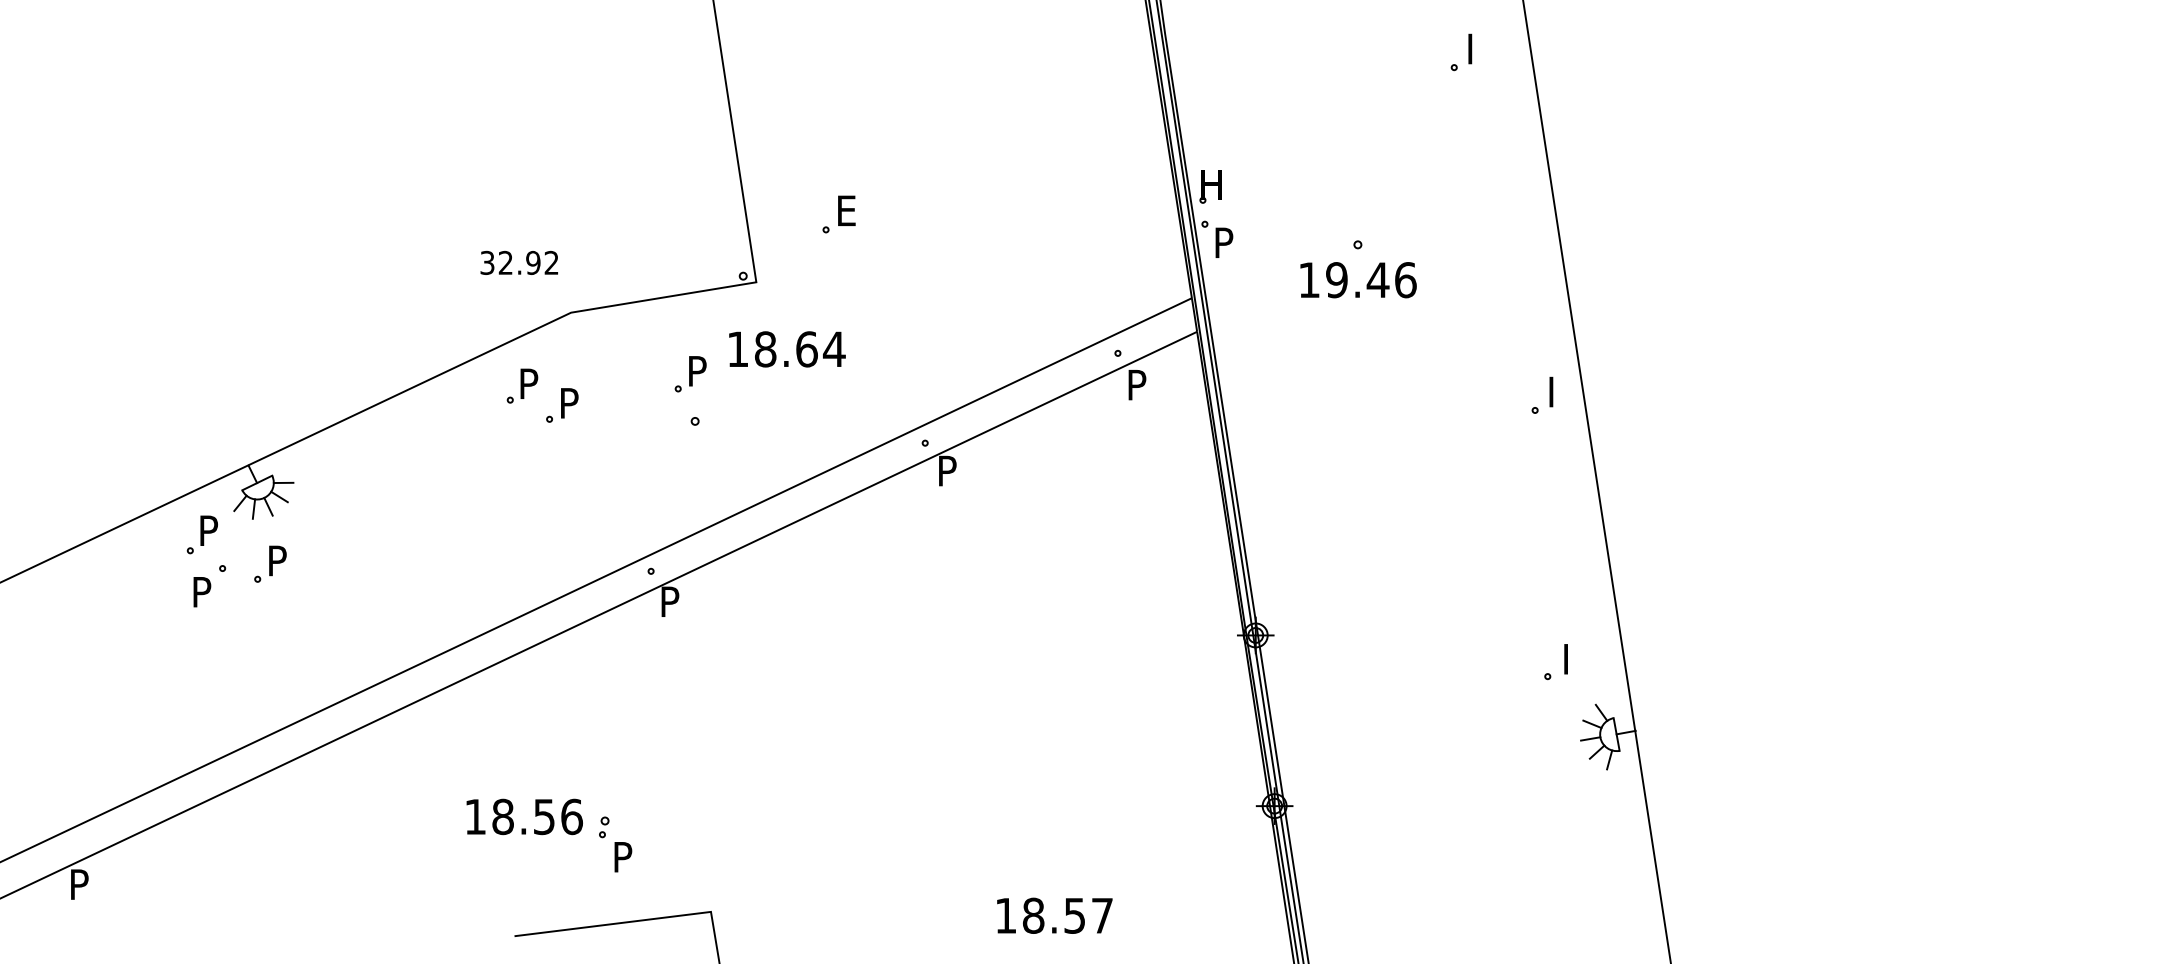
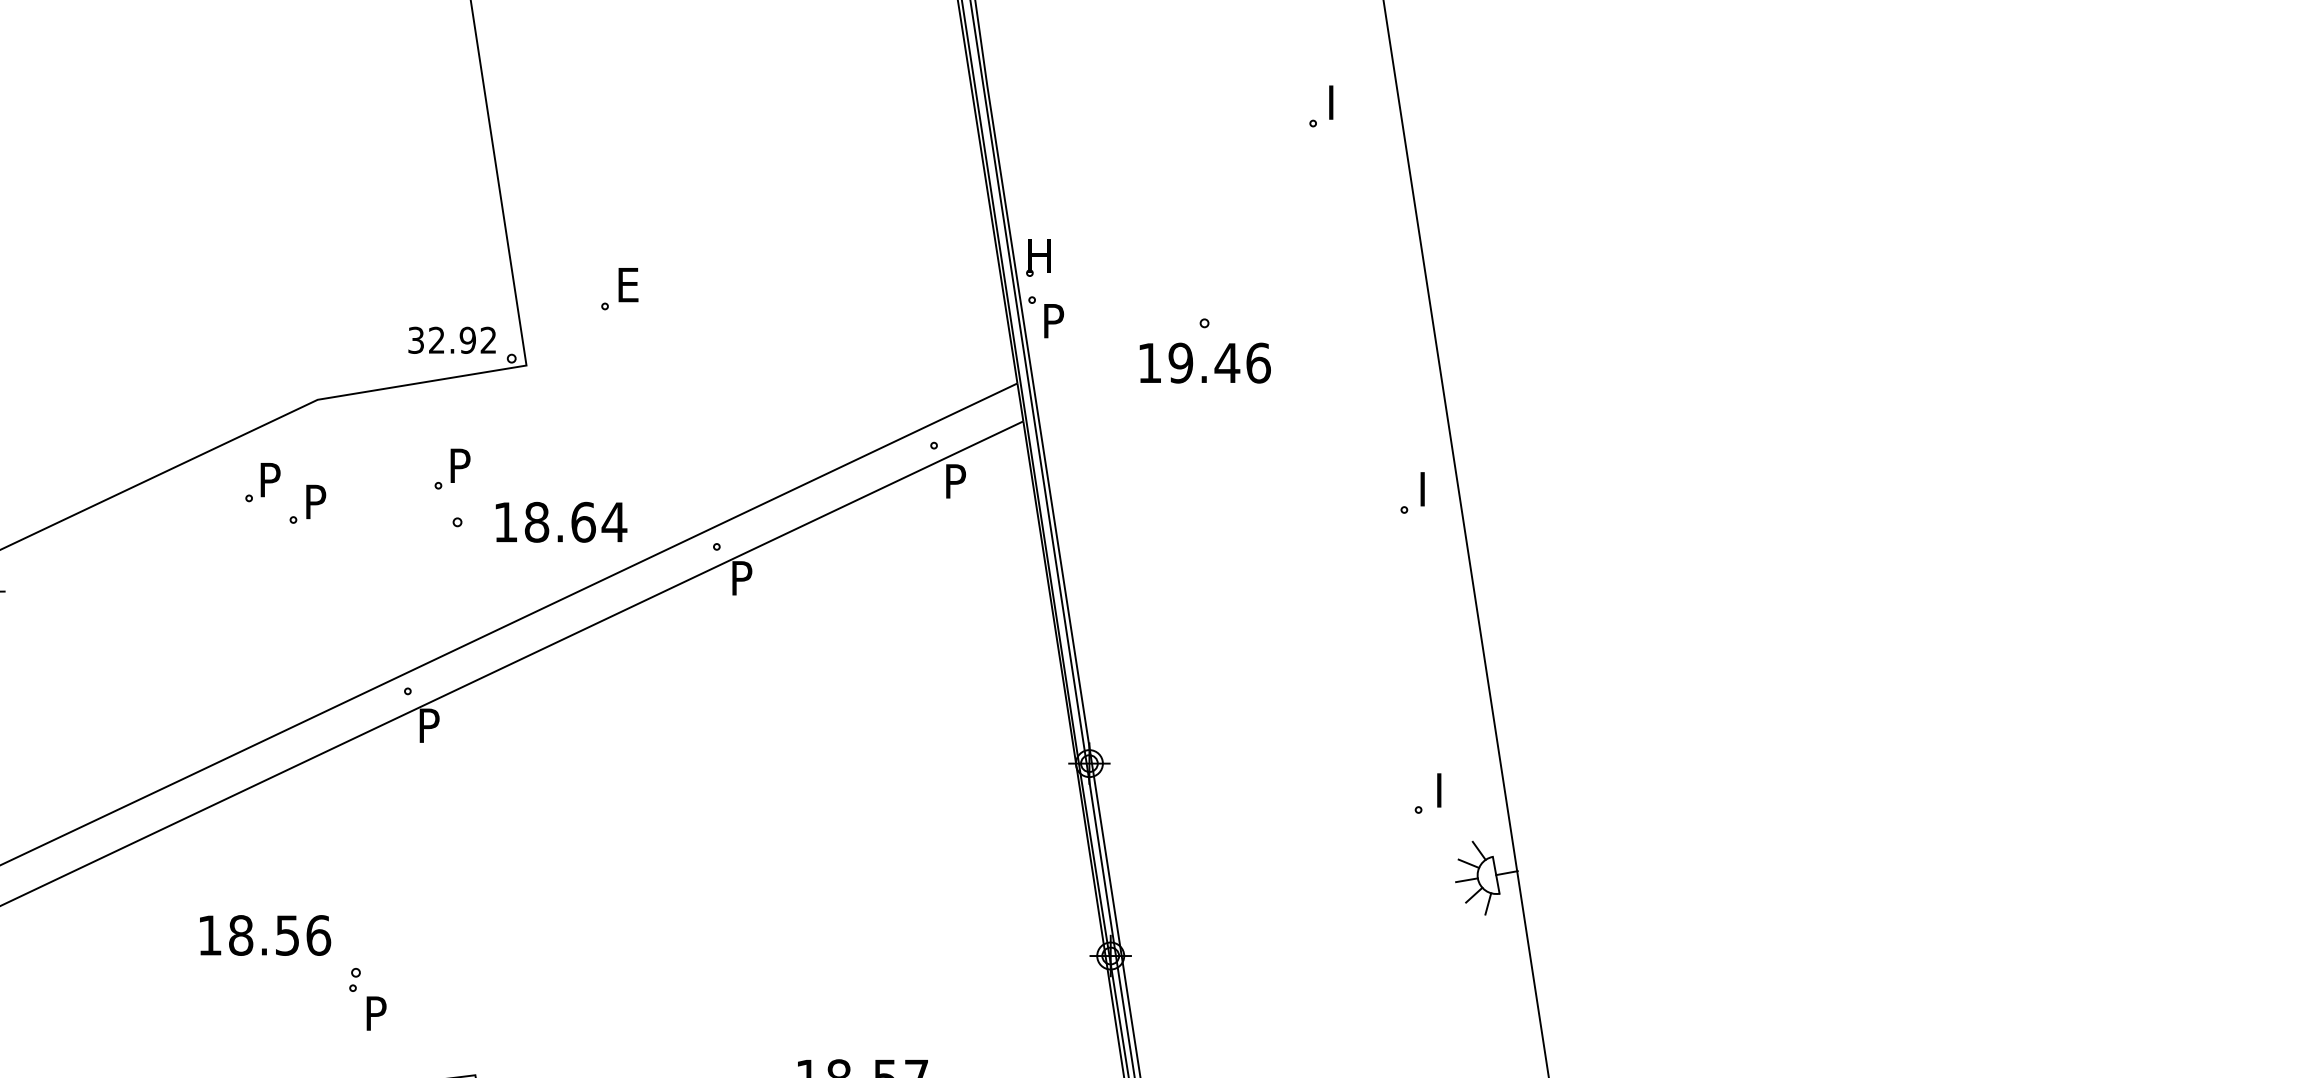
text: (518, 262) -> (451, 339), moved
text: (787, 349) -> (561, 522), moved
text: (524, 816) -> (265, 935), moved

